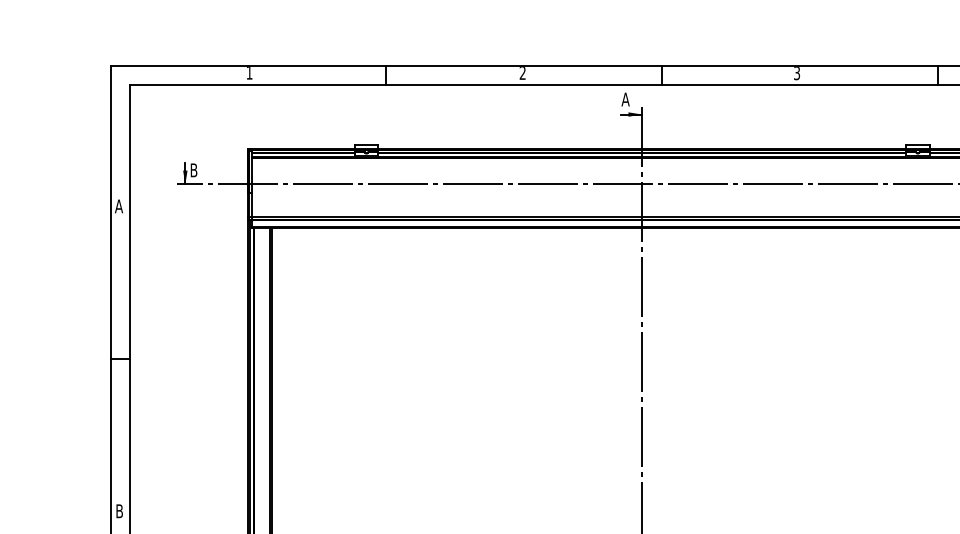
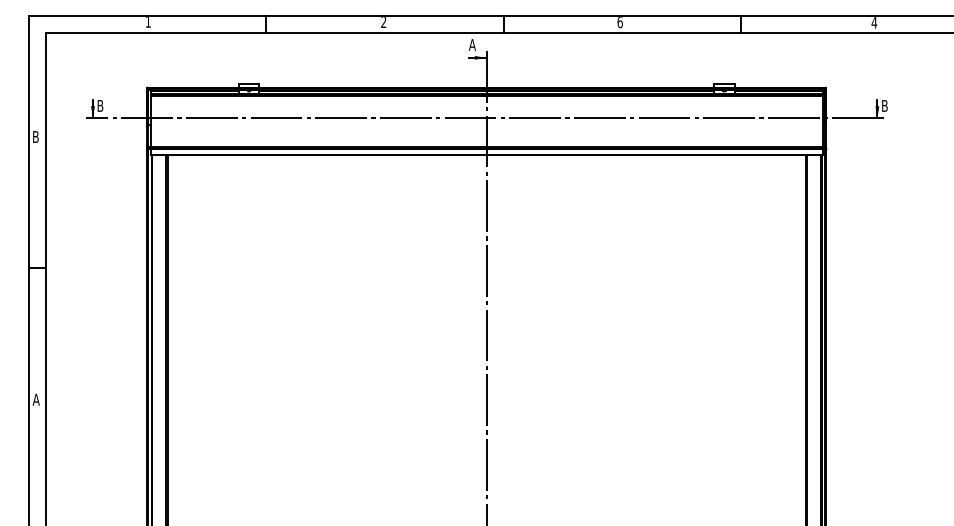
text: (796, 73) -> (619, 22), 3 -> 6
text: (118, 205) -> (35, 136), A -> B
text: (118, 510) -> (35, 399), B -> A

